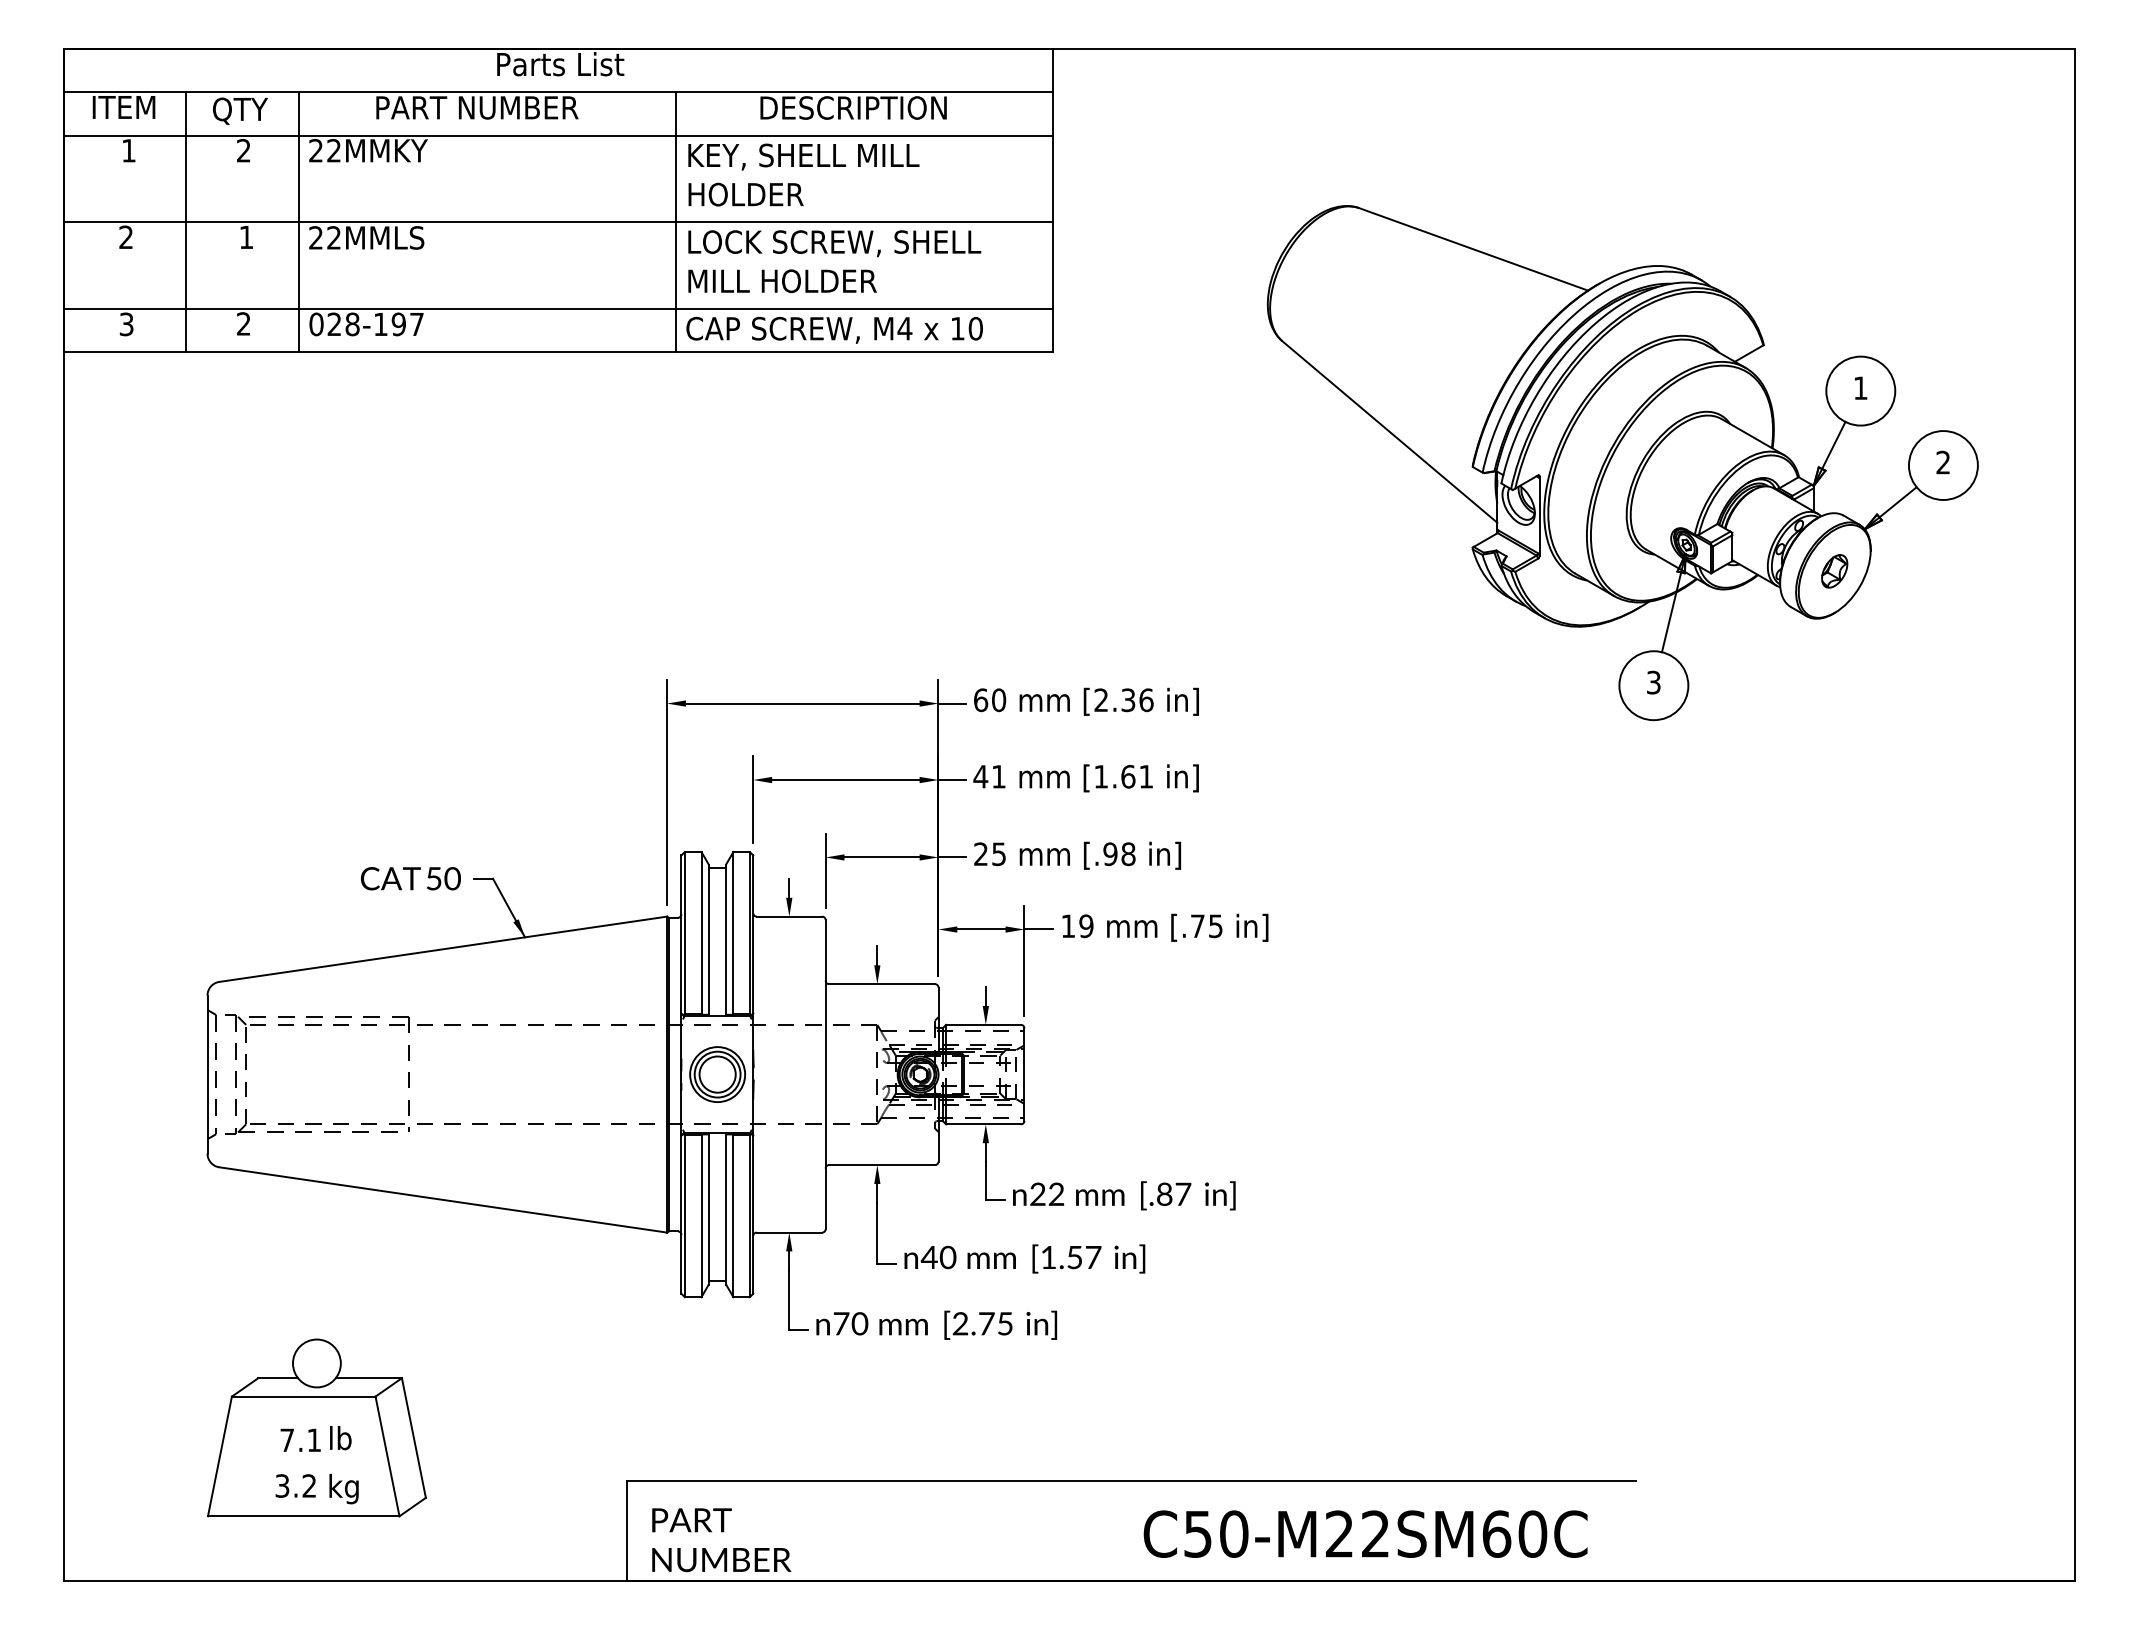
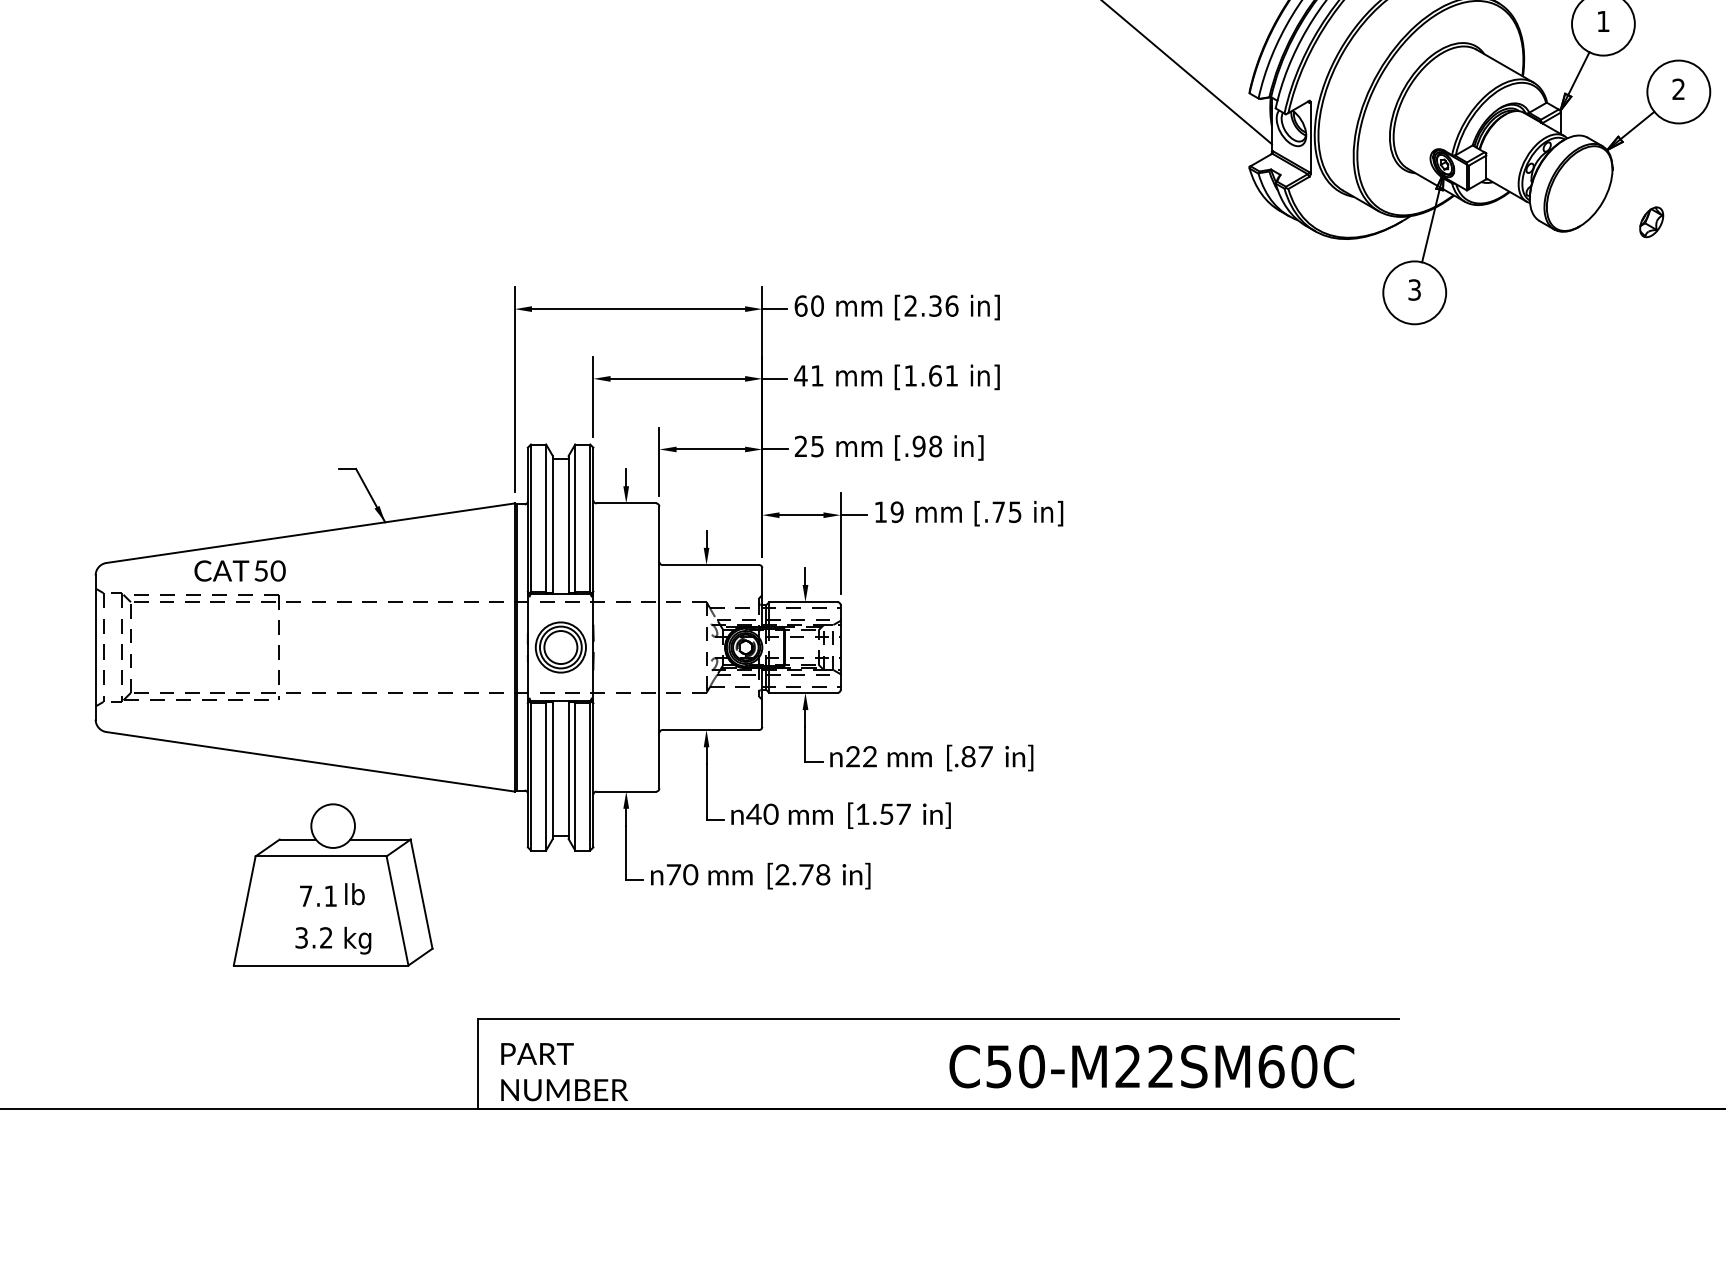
part: (1834, 571) -> (1651, 222), moved
text: (410, 878) -> (239, 570), moved
text: (1004, 1323) -> (822, 874), [2.75 -> [2.78
part: (316, 1427) -> (332, 884), moved

